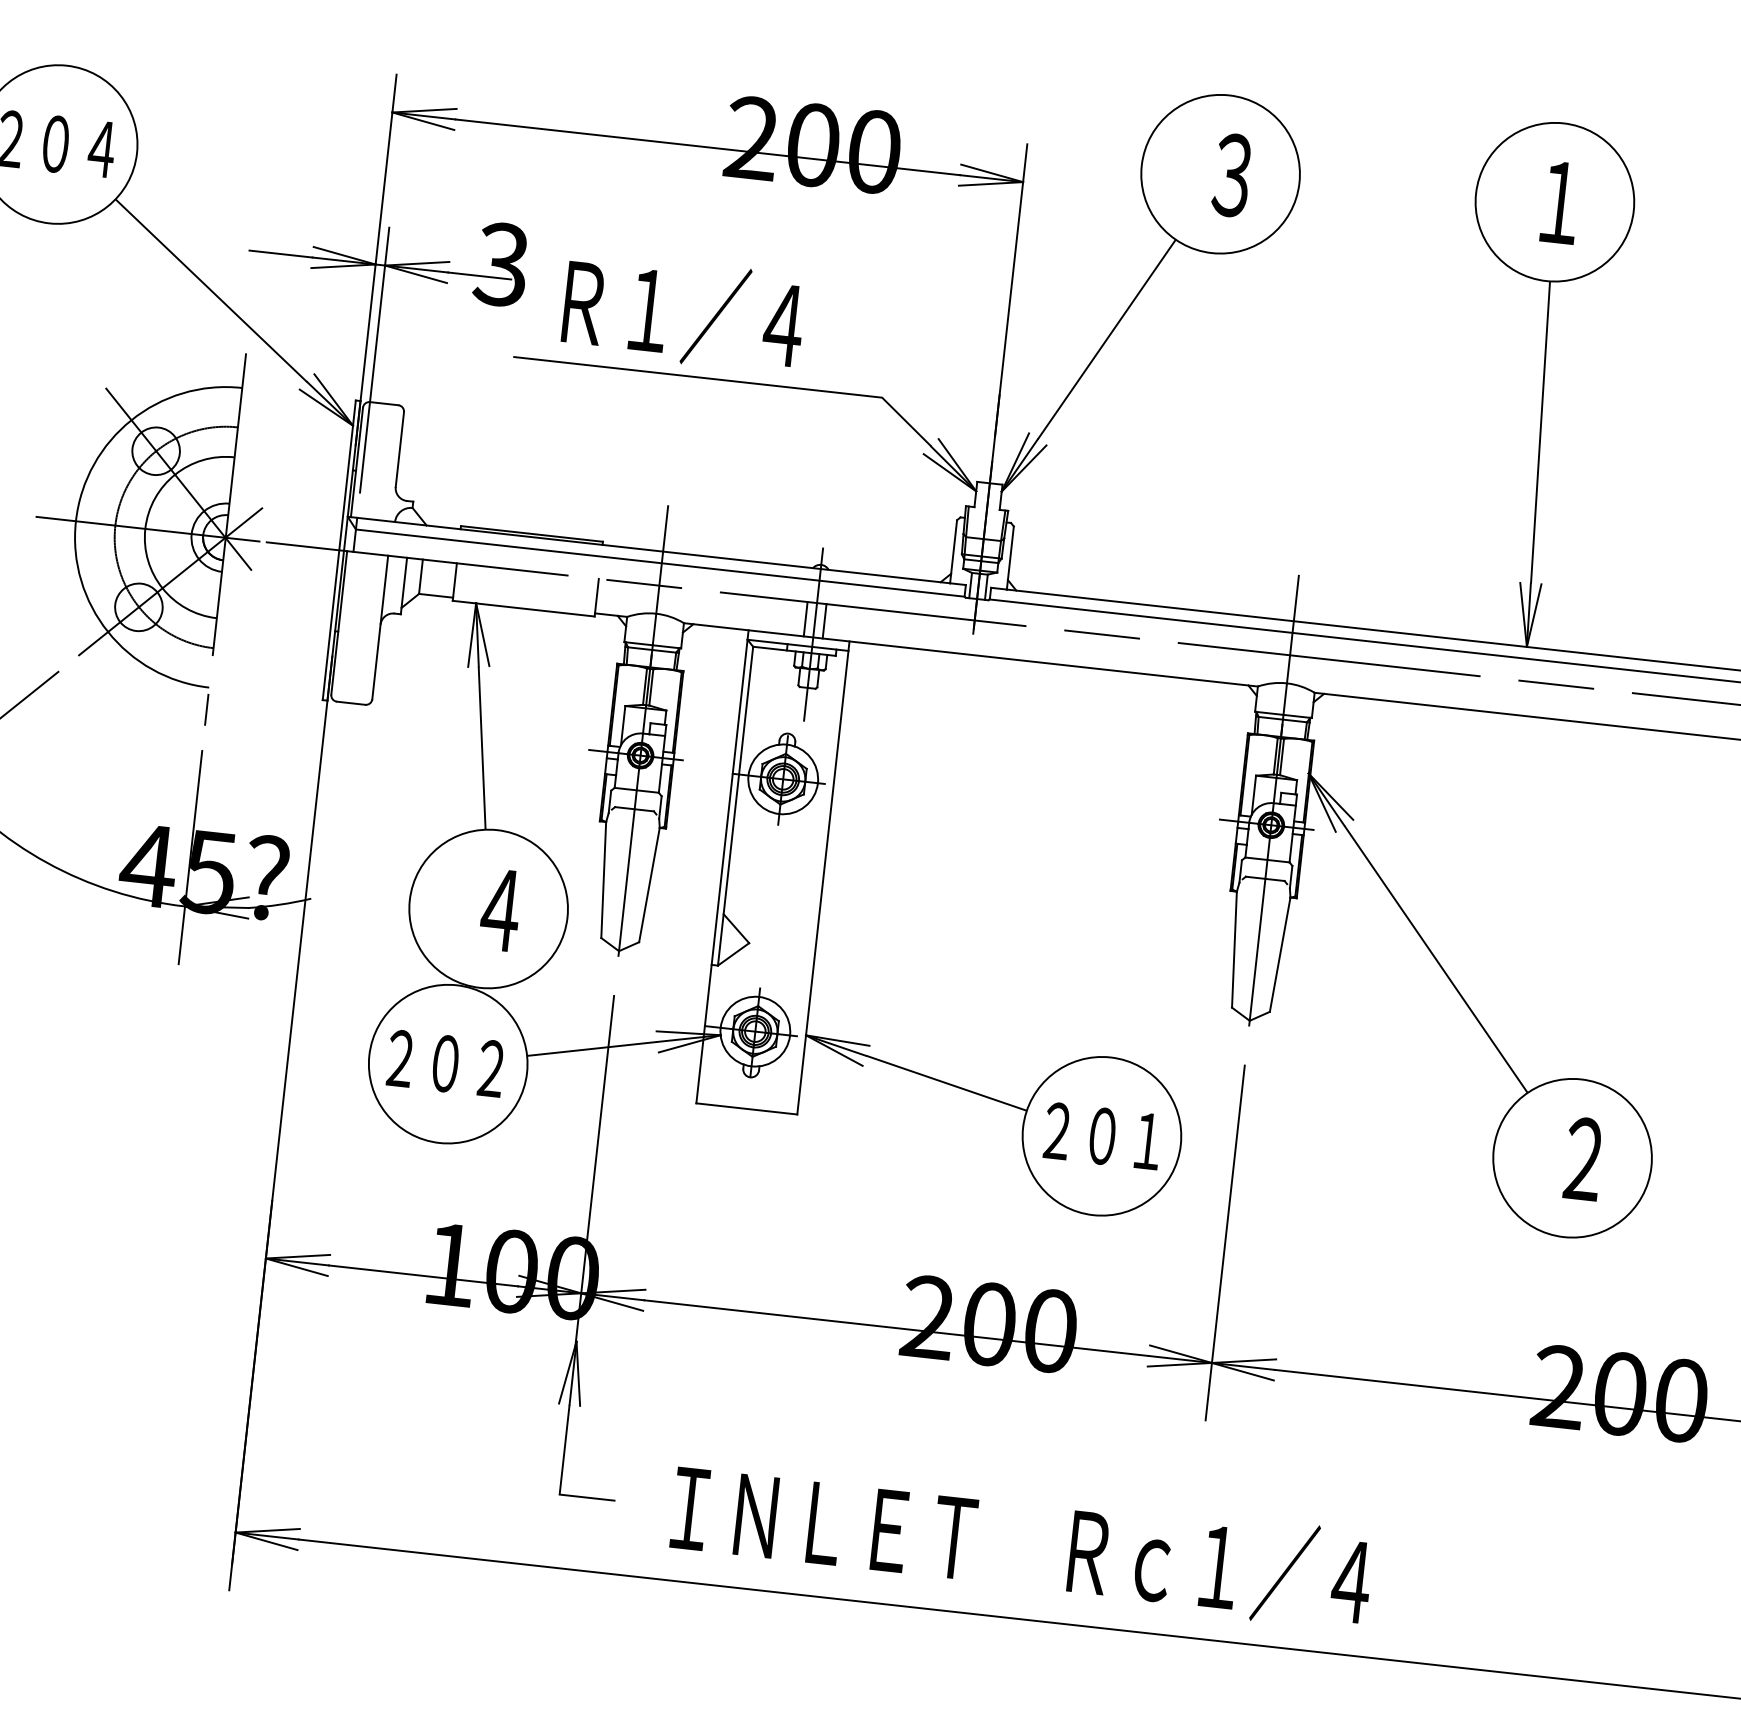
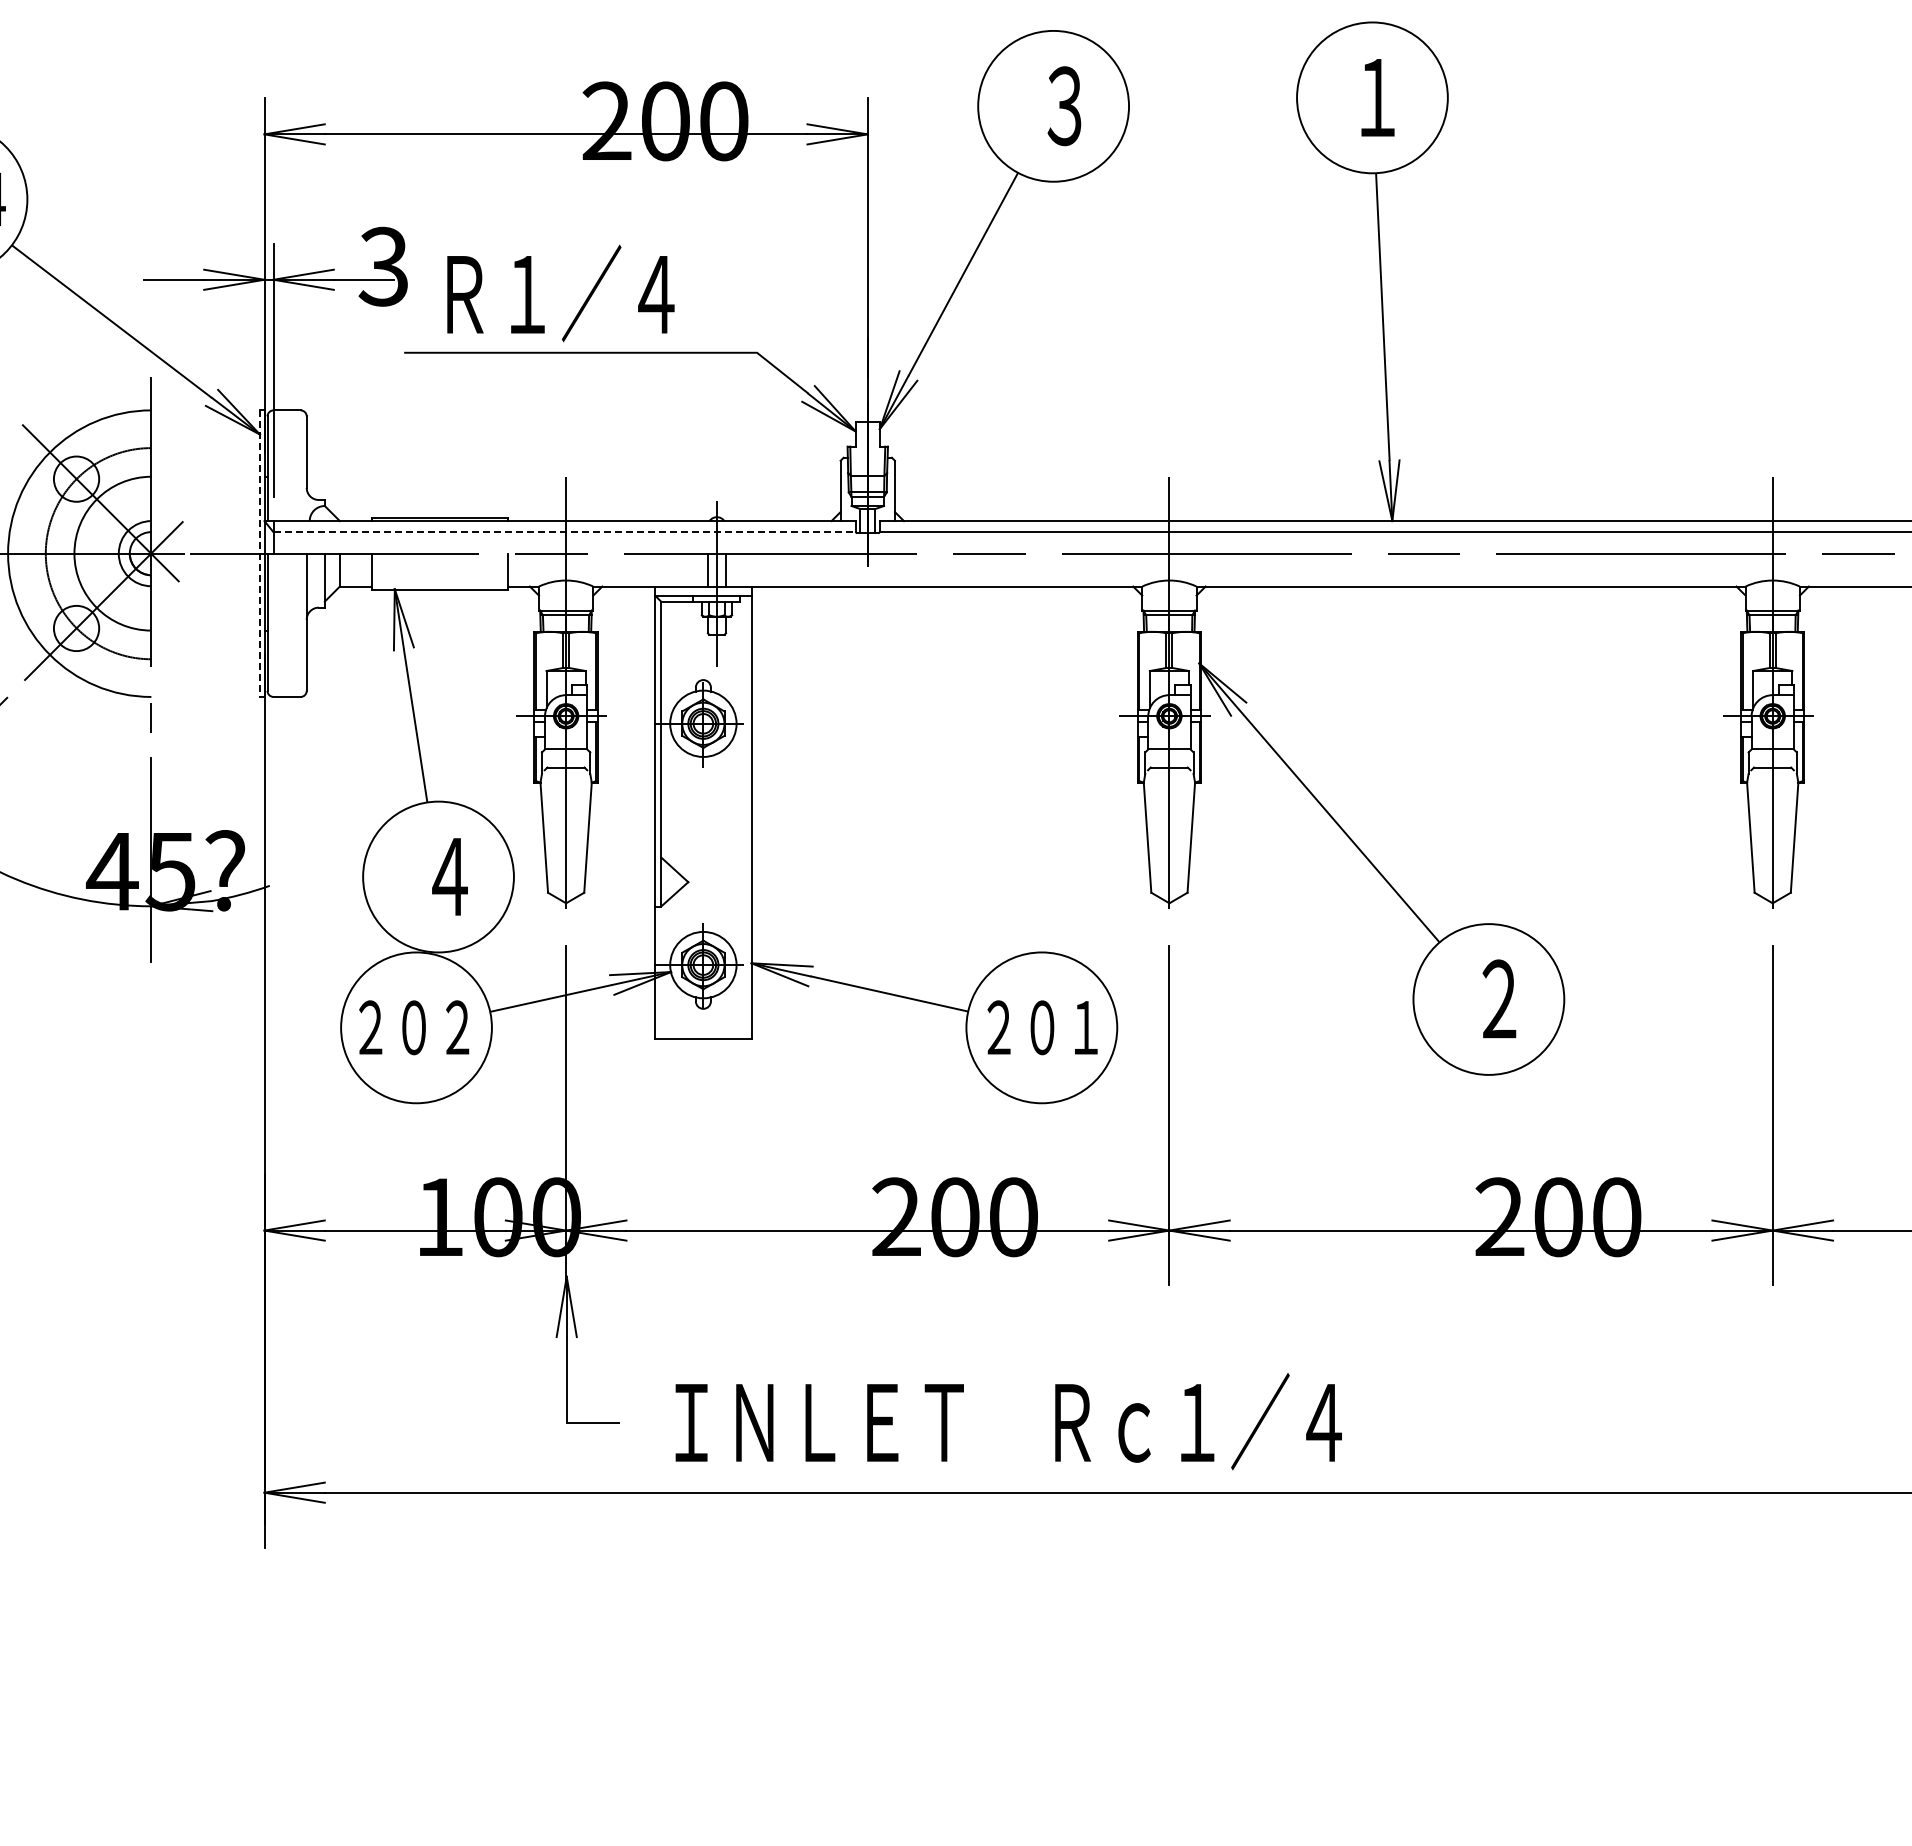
line: (338, 551) -> (259, 554), solid -> dashed
line: (661, 563) -> (565, 532), solid -> dashed

